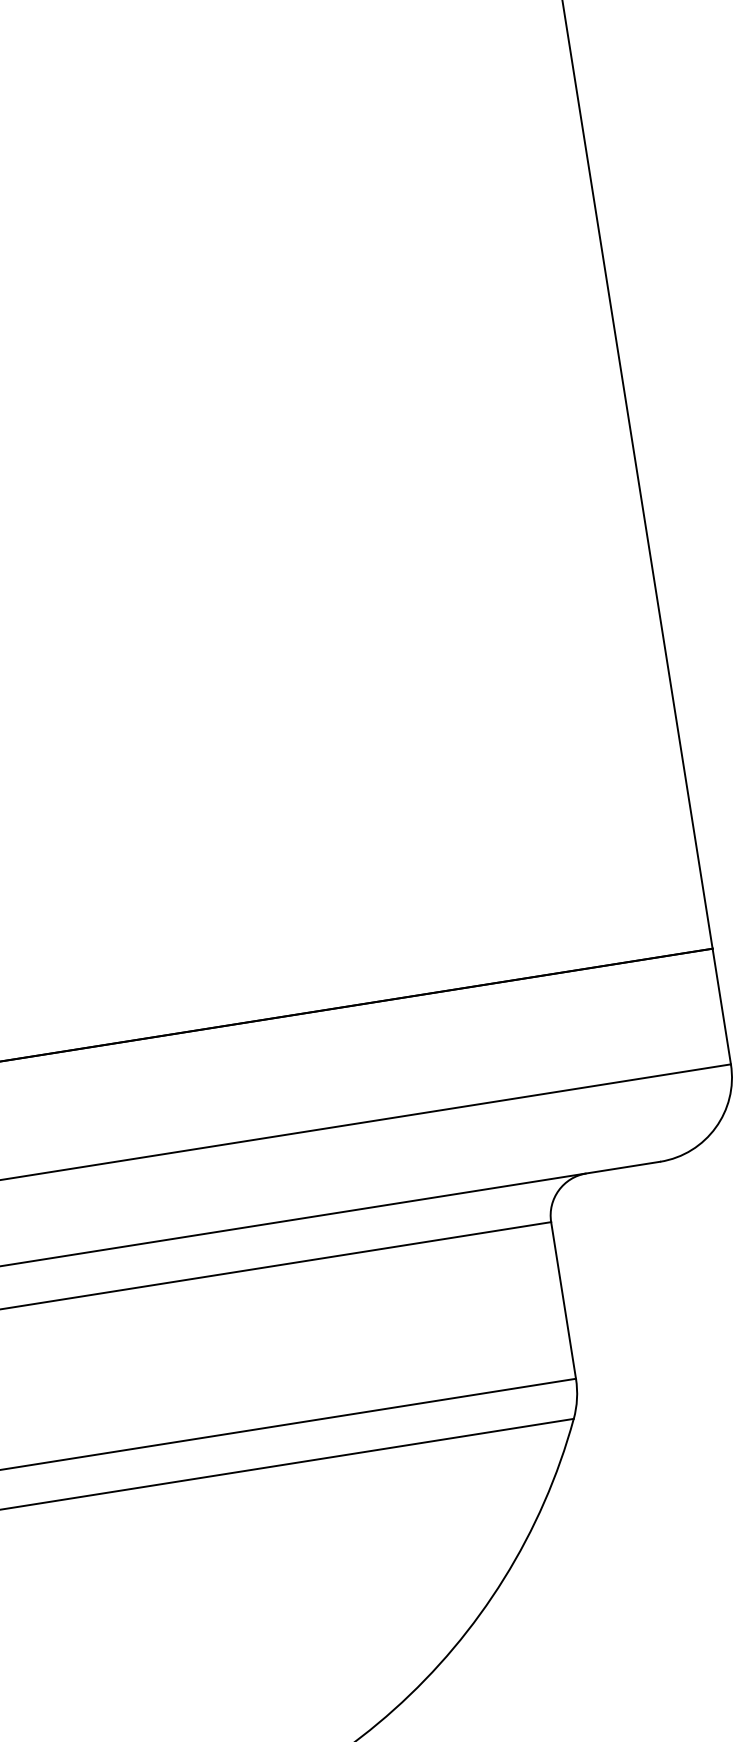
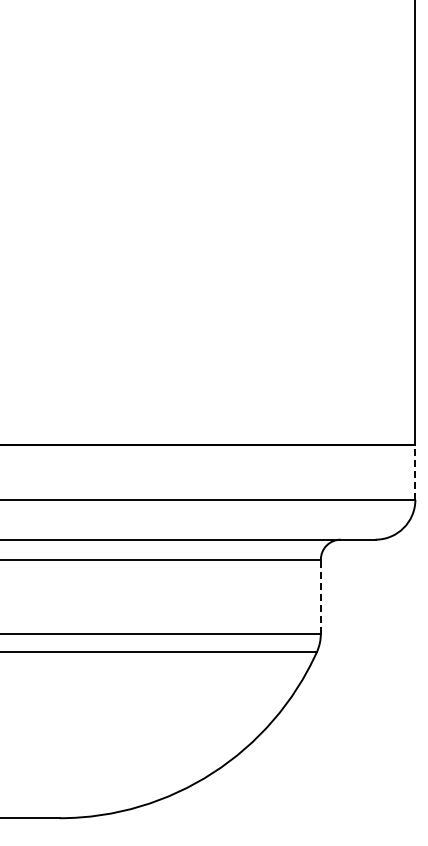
line: (722, 1006) -> (415, 472), solid -> dashed
line: (562, 1300) -> (320, 596), solid -> dashed

